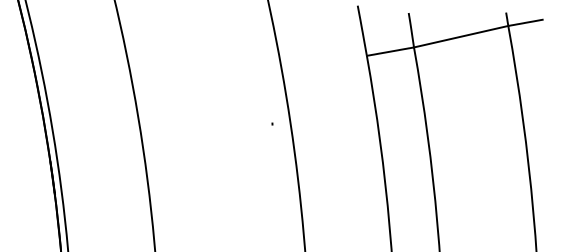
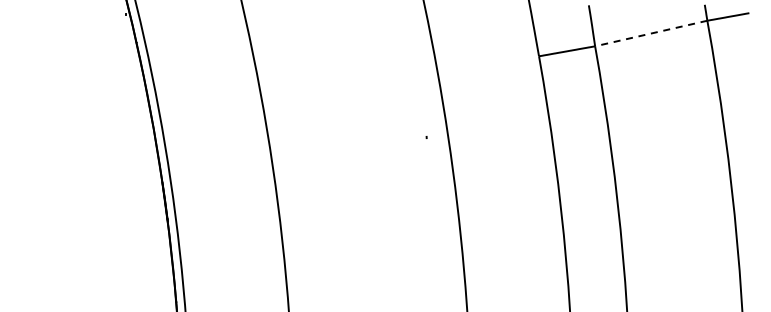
line: (461, 36) -> (651, 33), solid -> dashed

